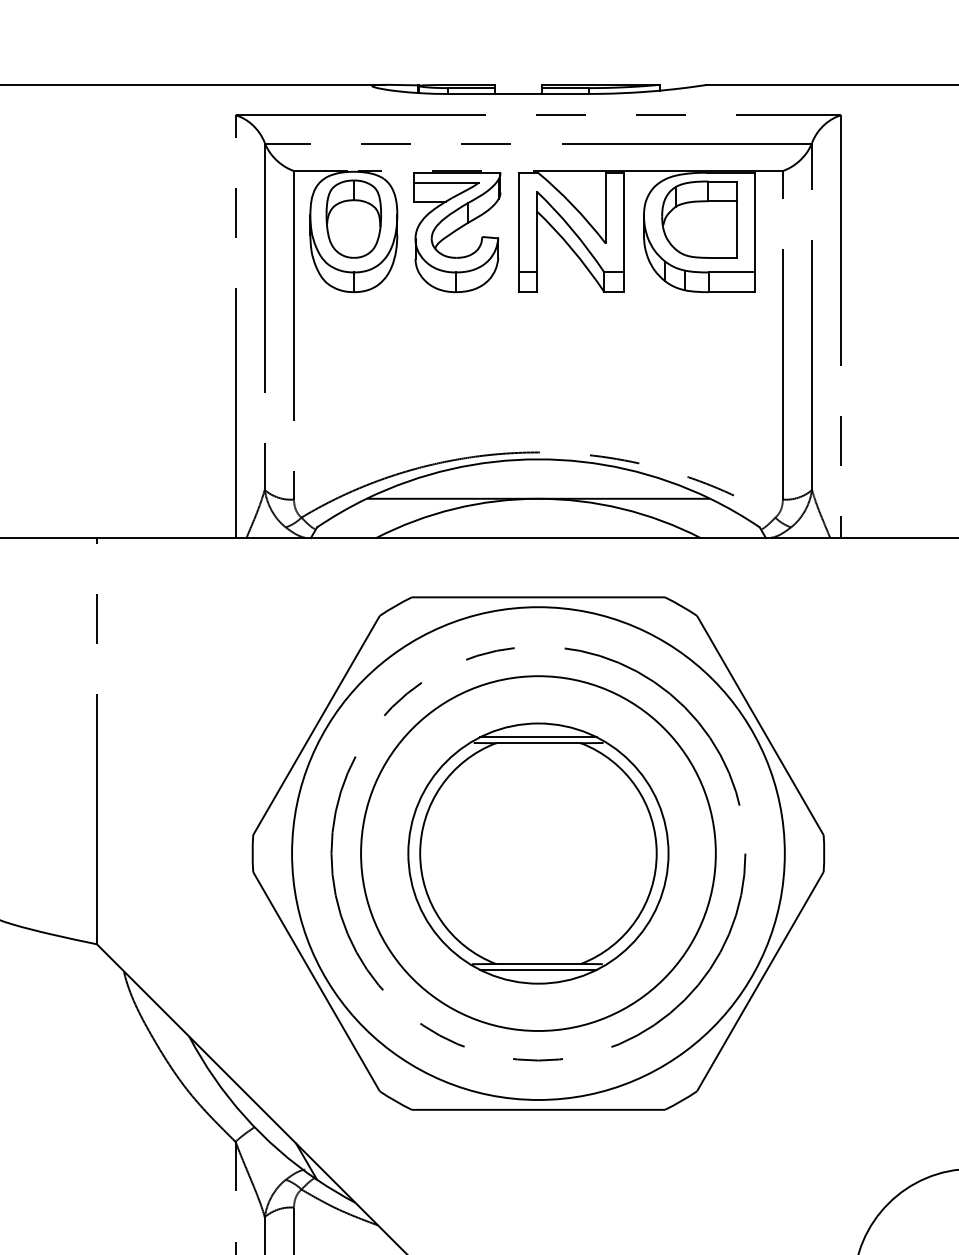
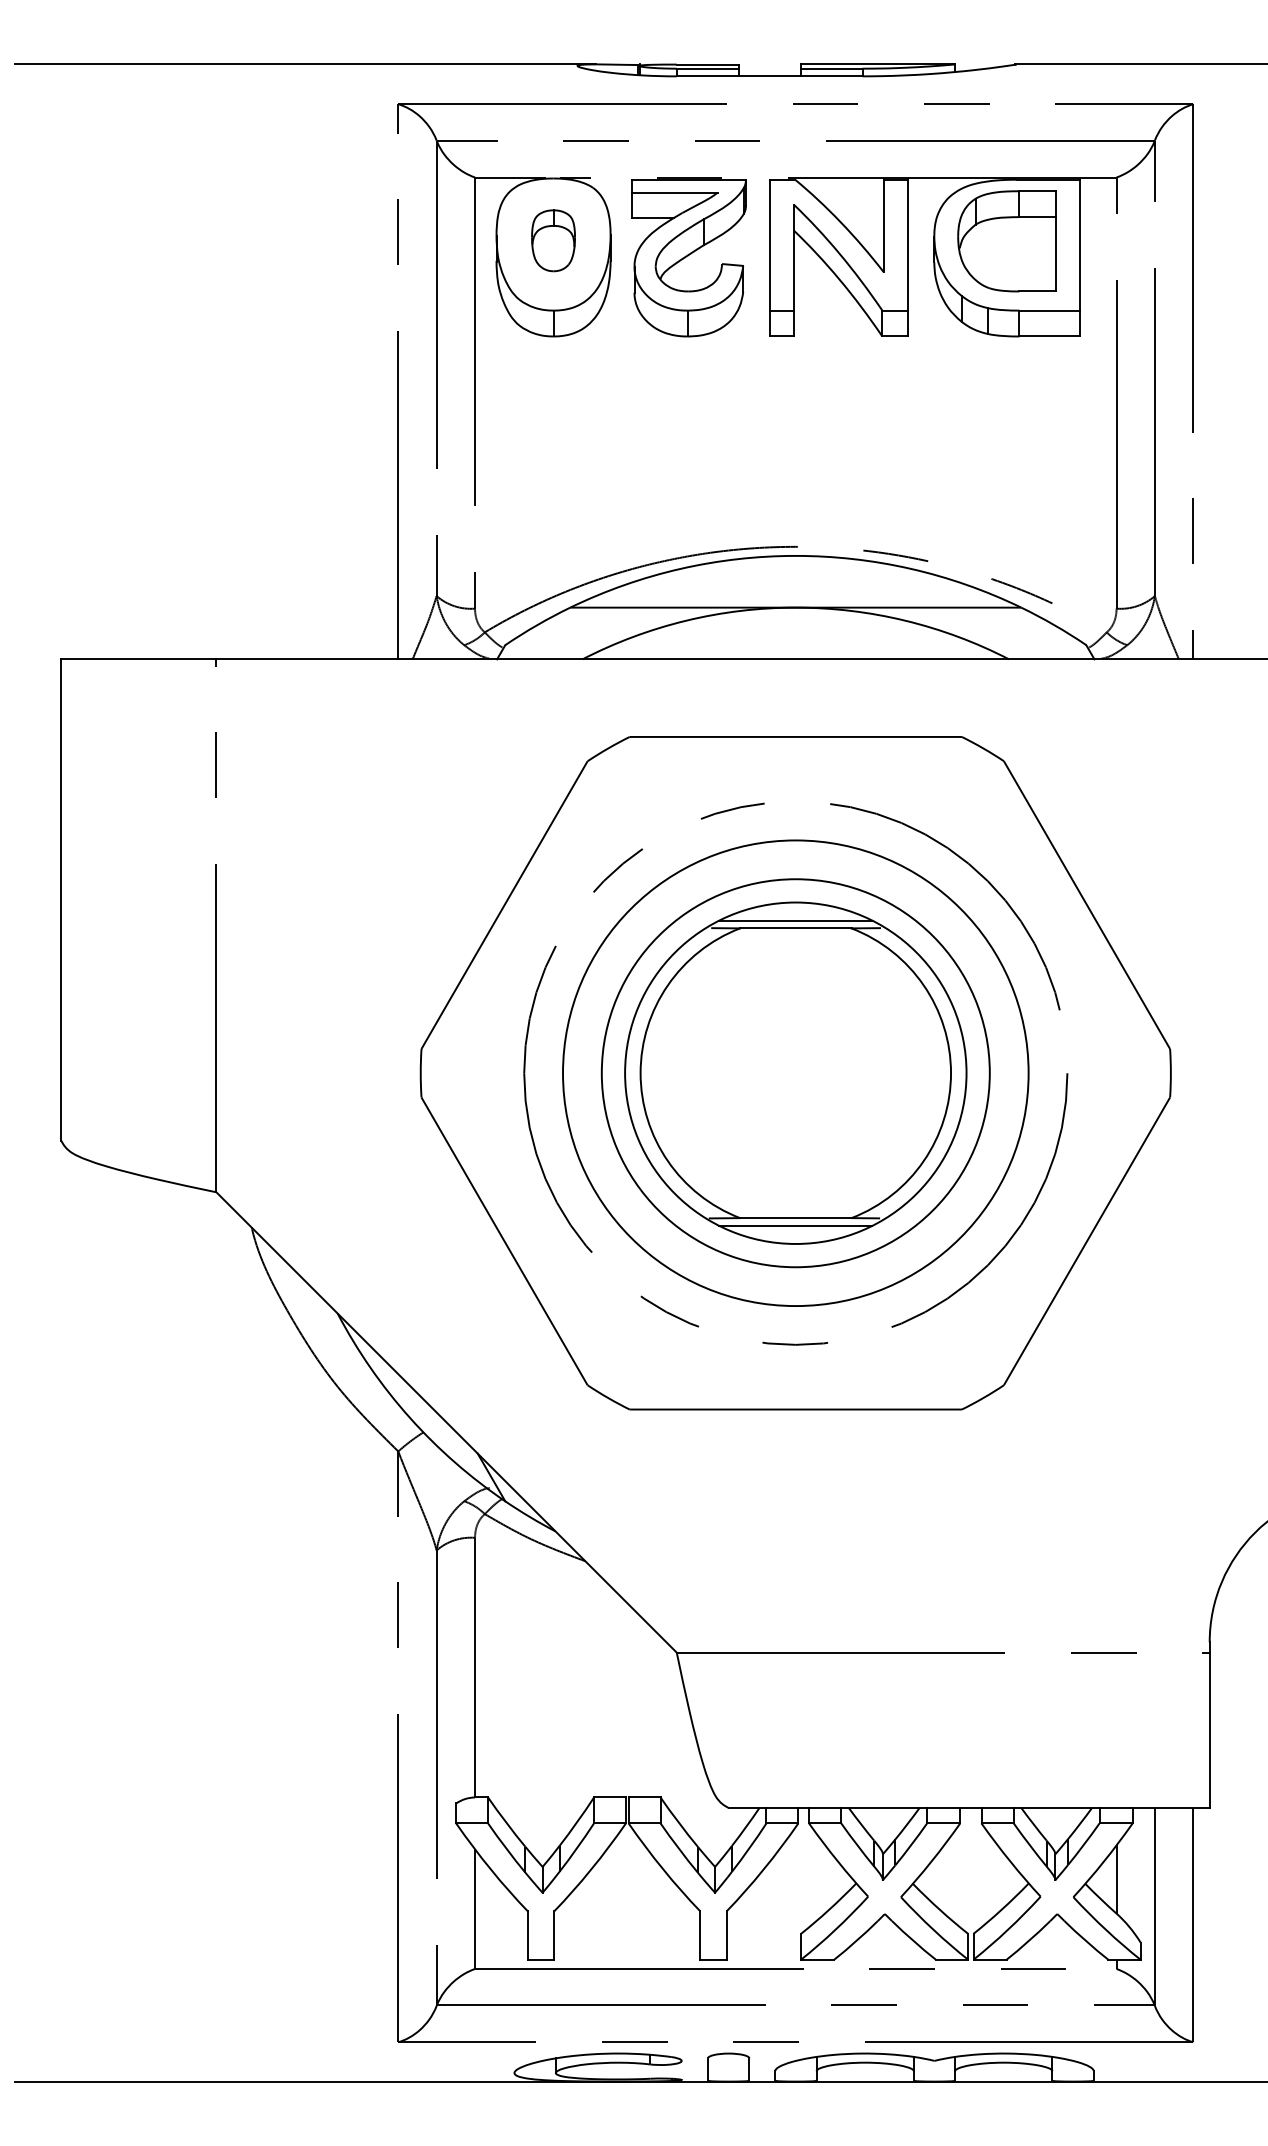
part: (353, 219) -> (553, 240), size x0.6
circle: (538, 853) -> (795, 1072), size x0.6

